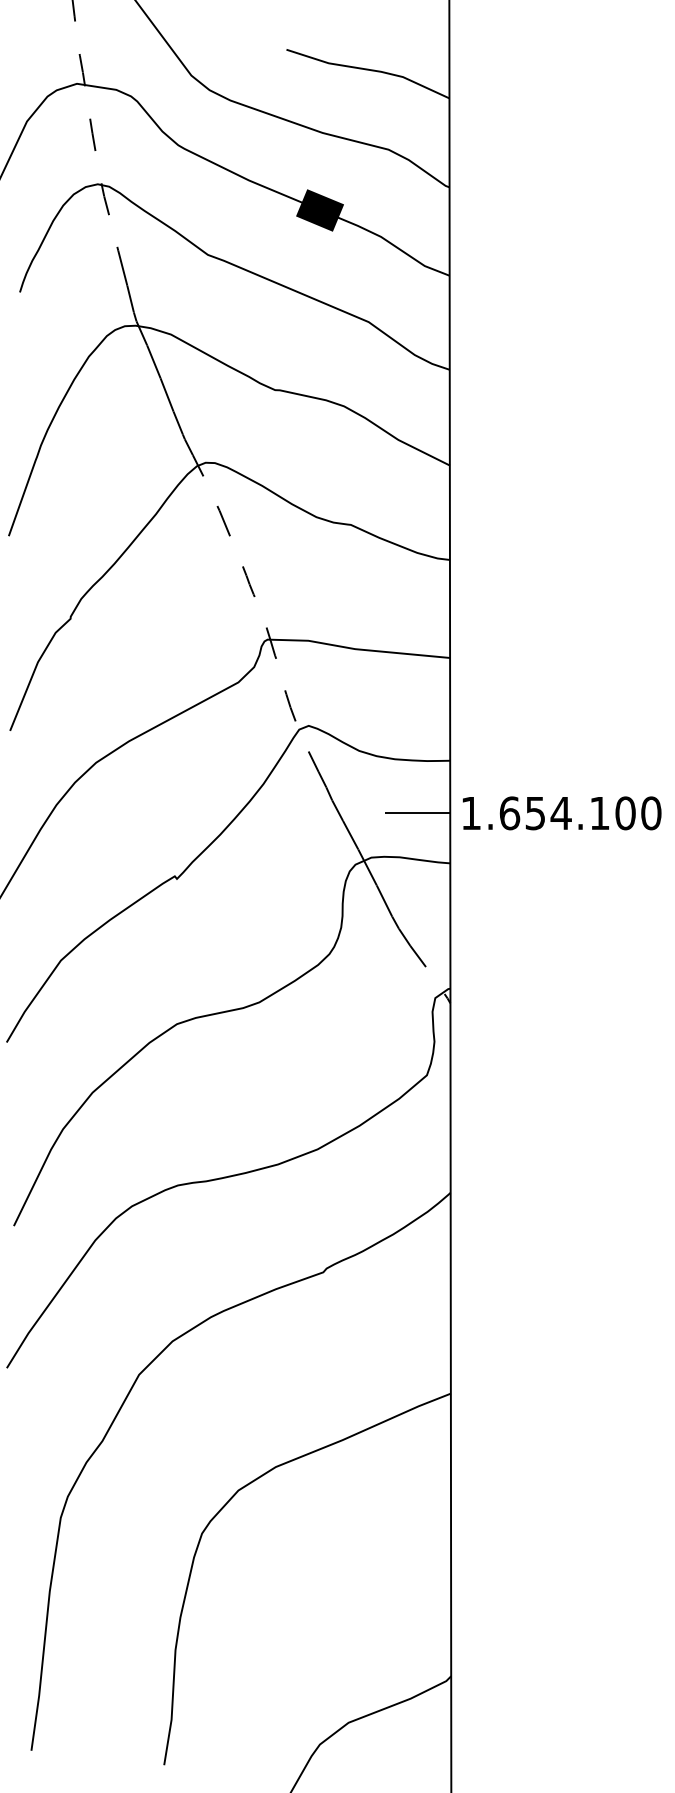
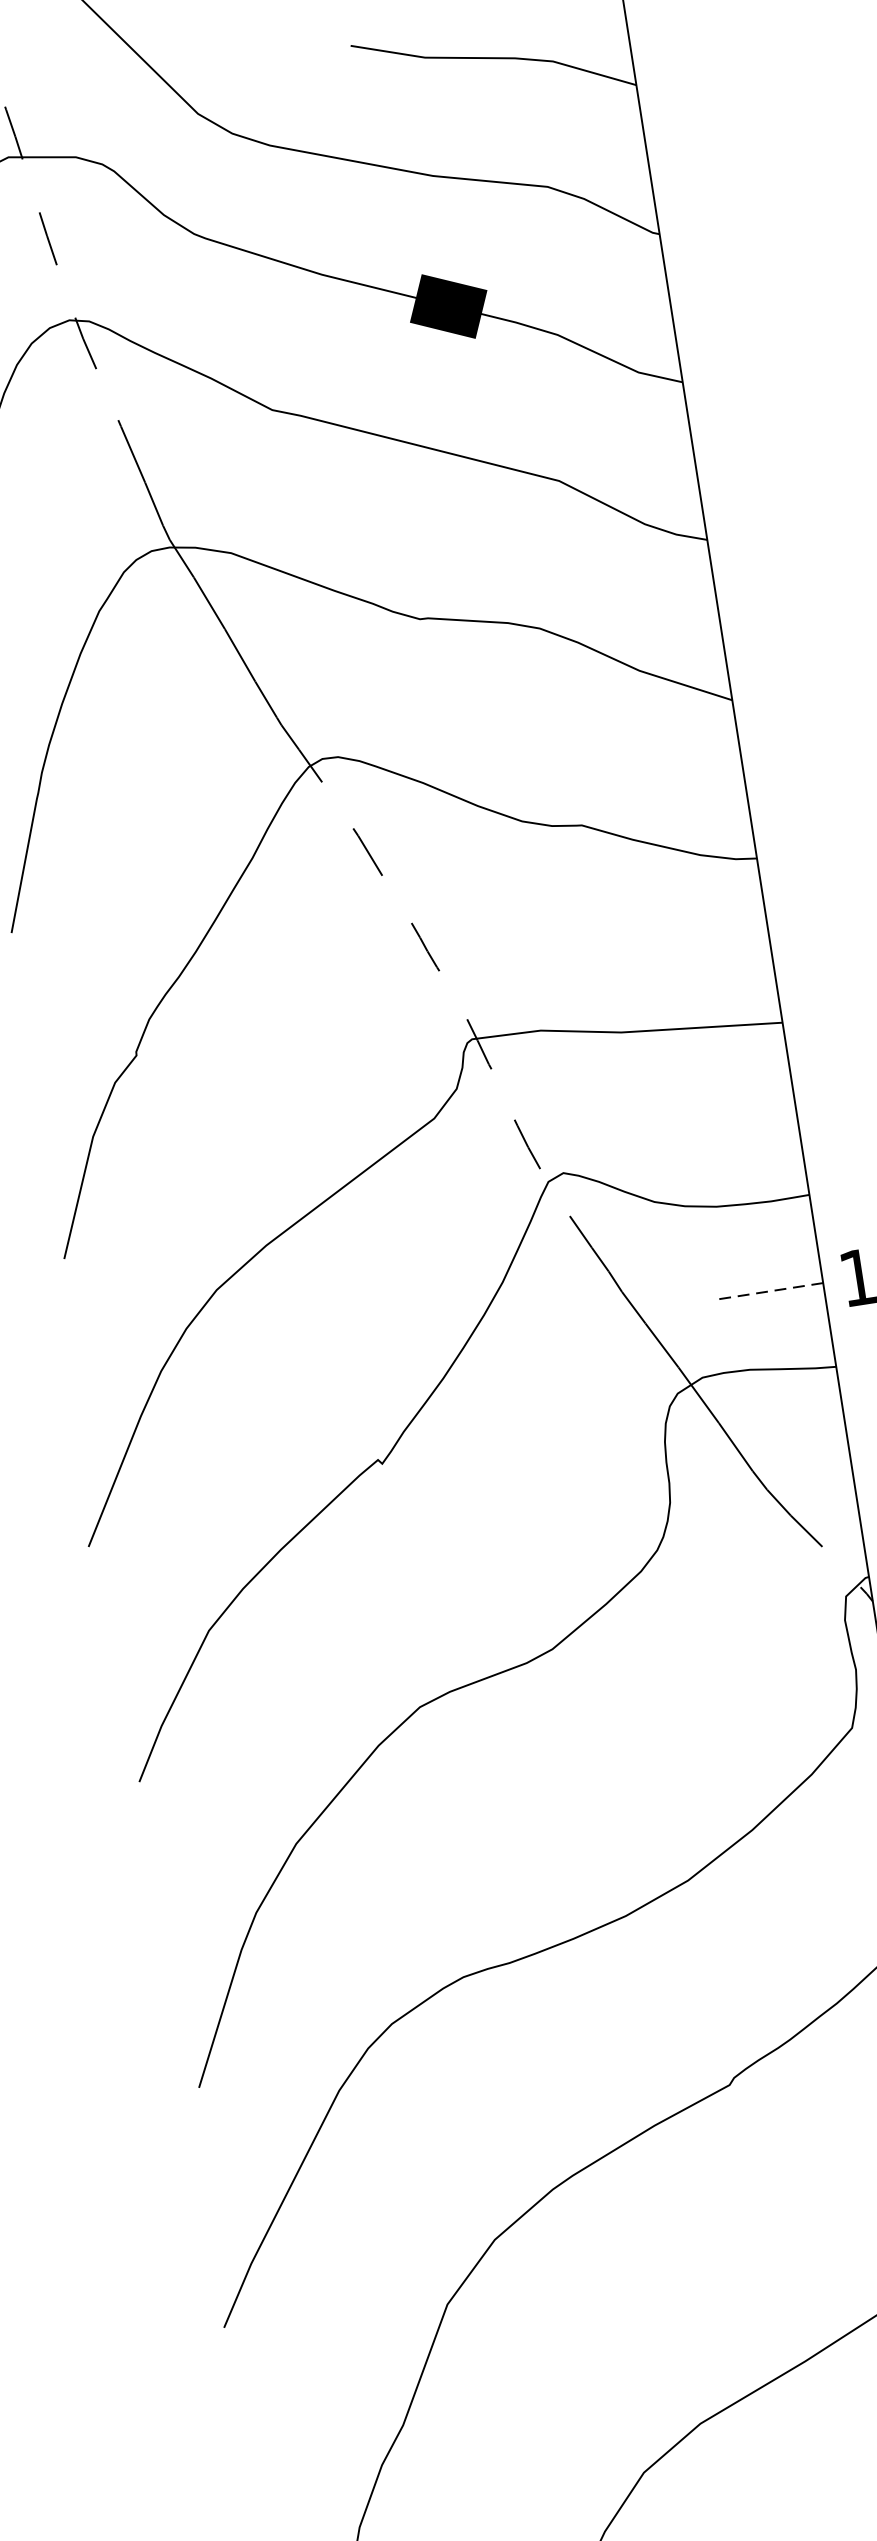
line: (417, 813) -> (768, 1291), solid -> dashed

